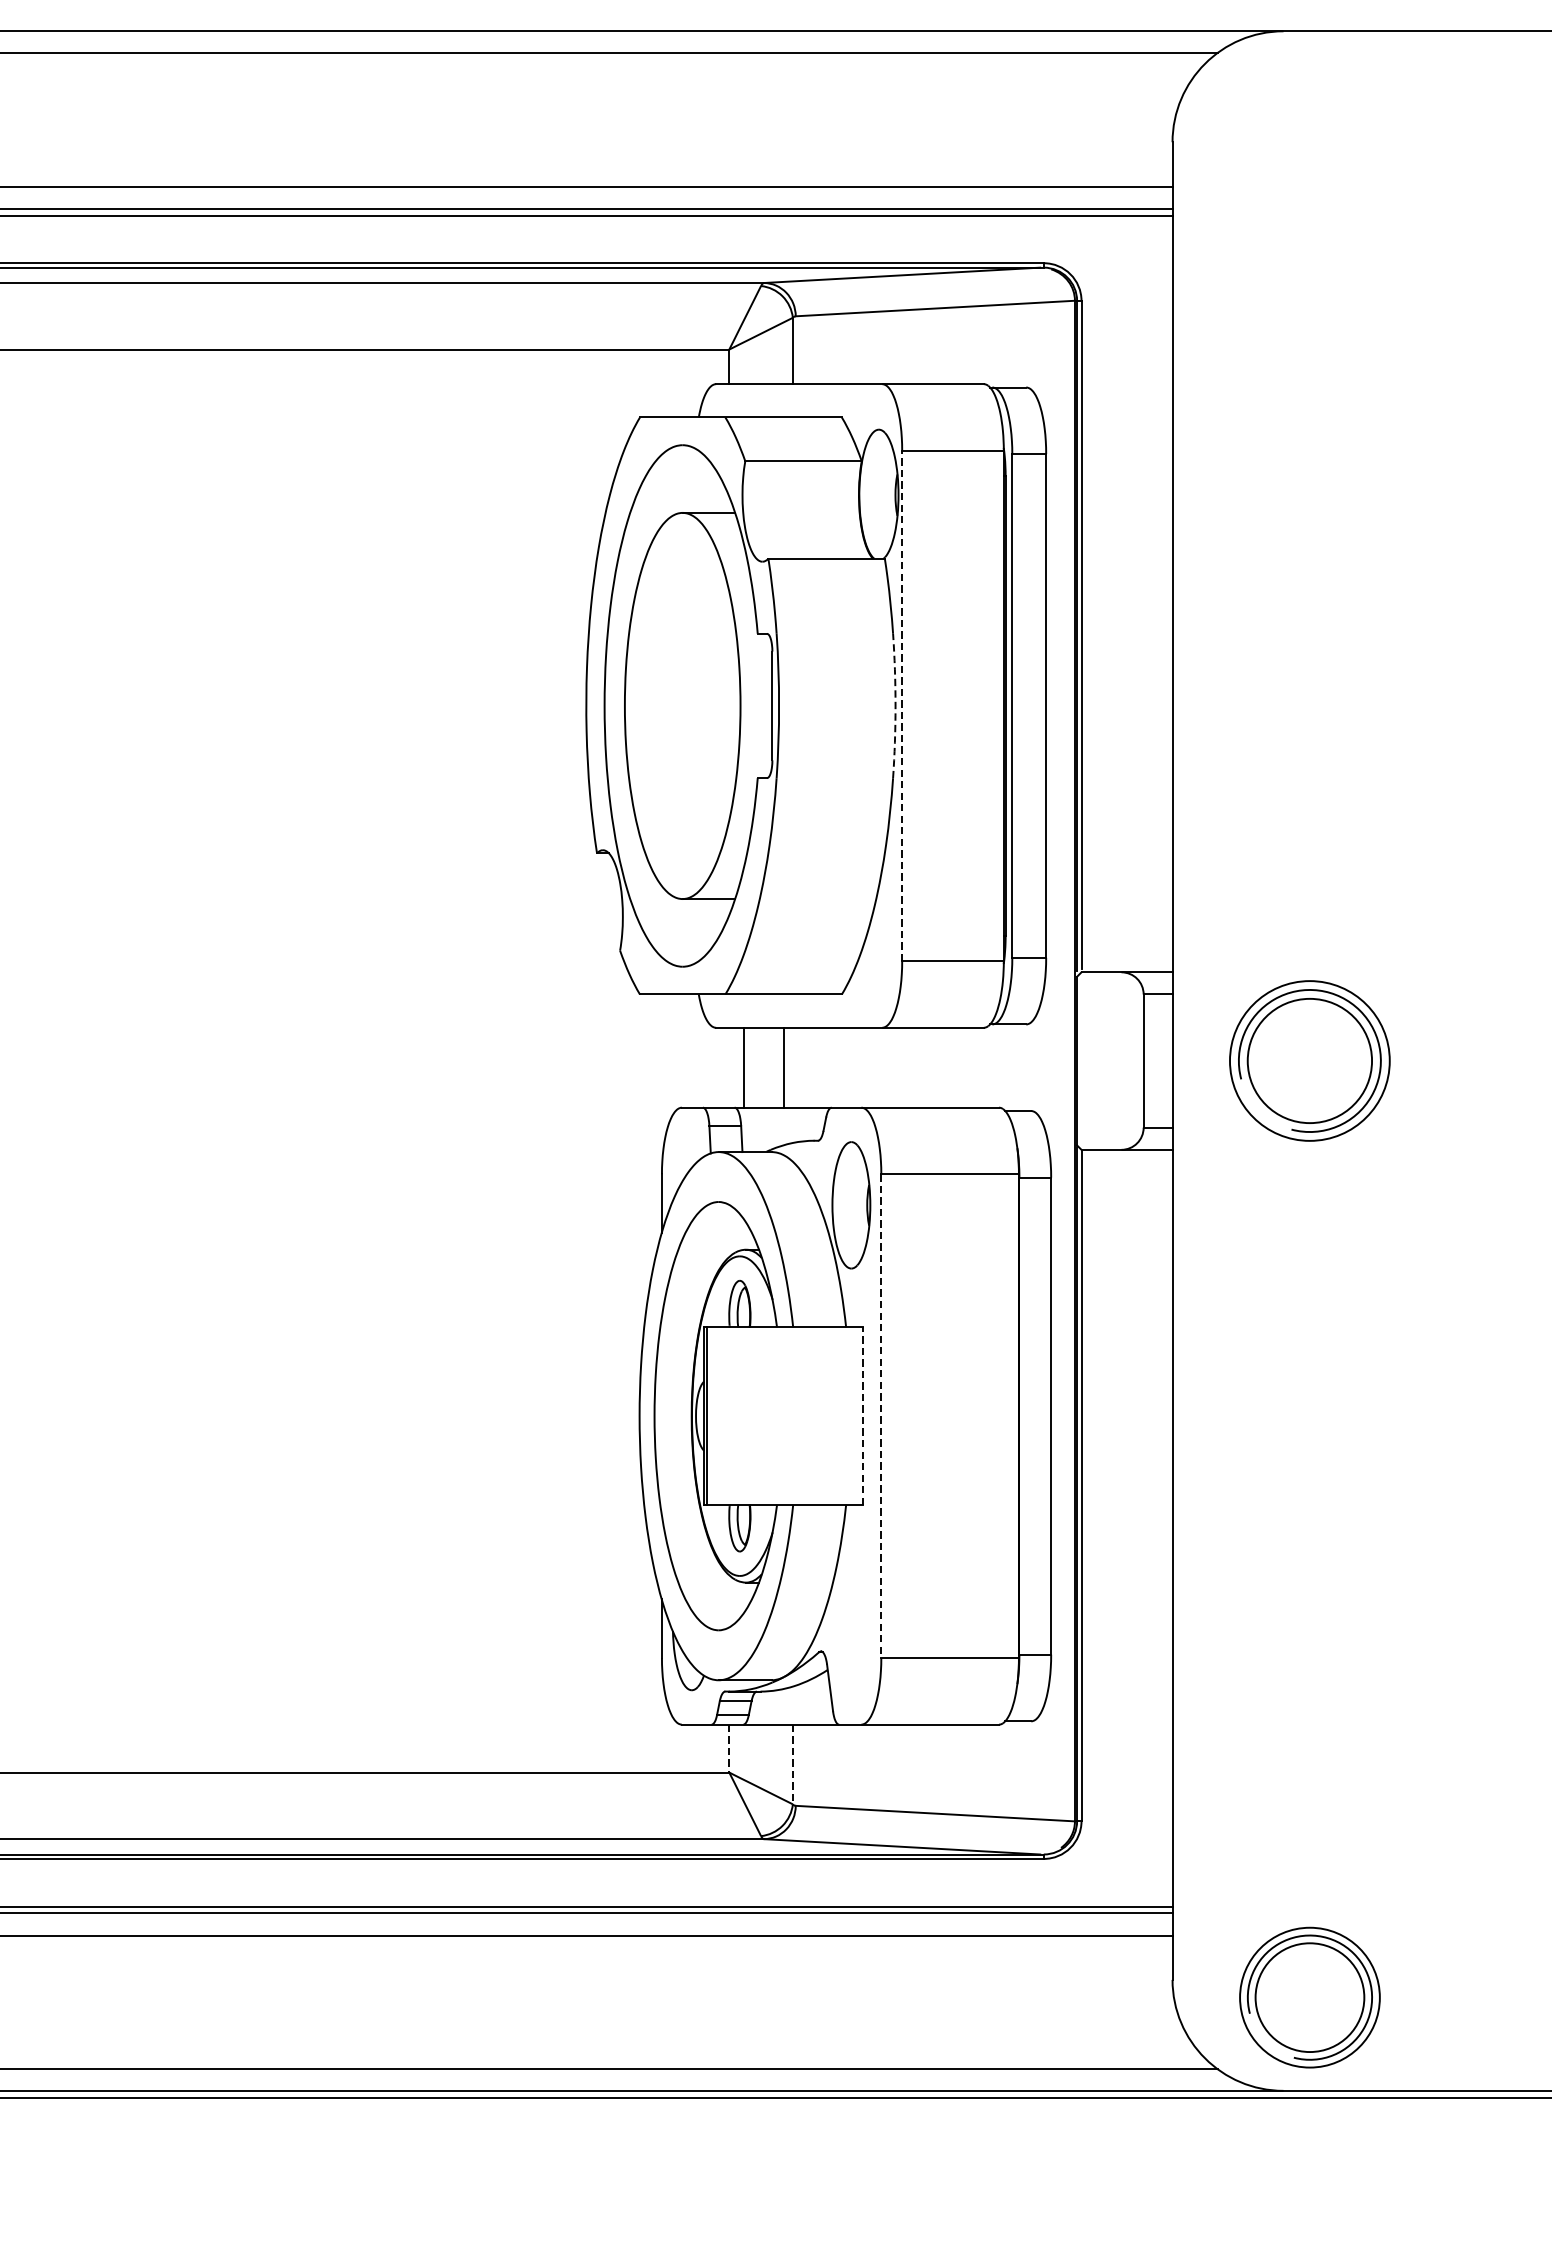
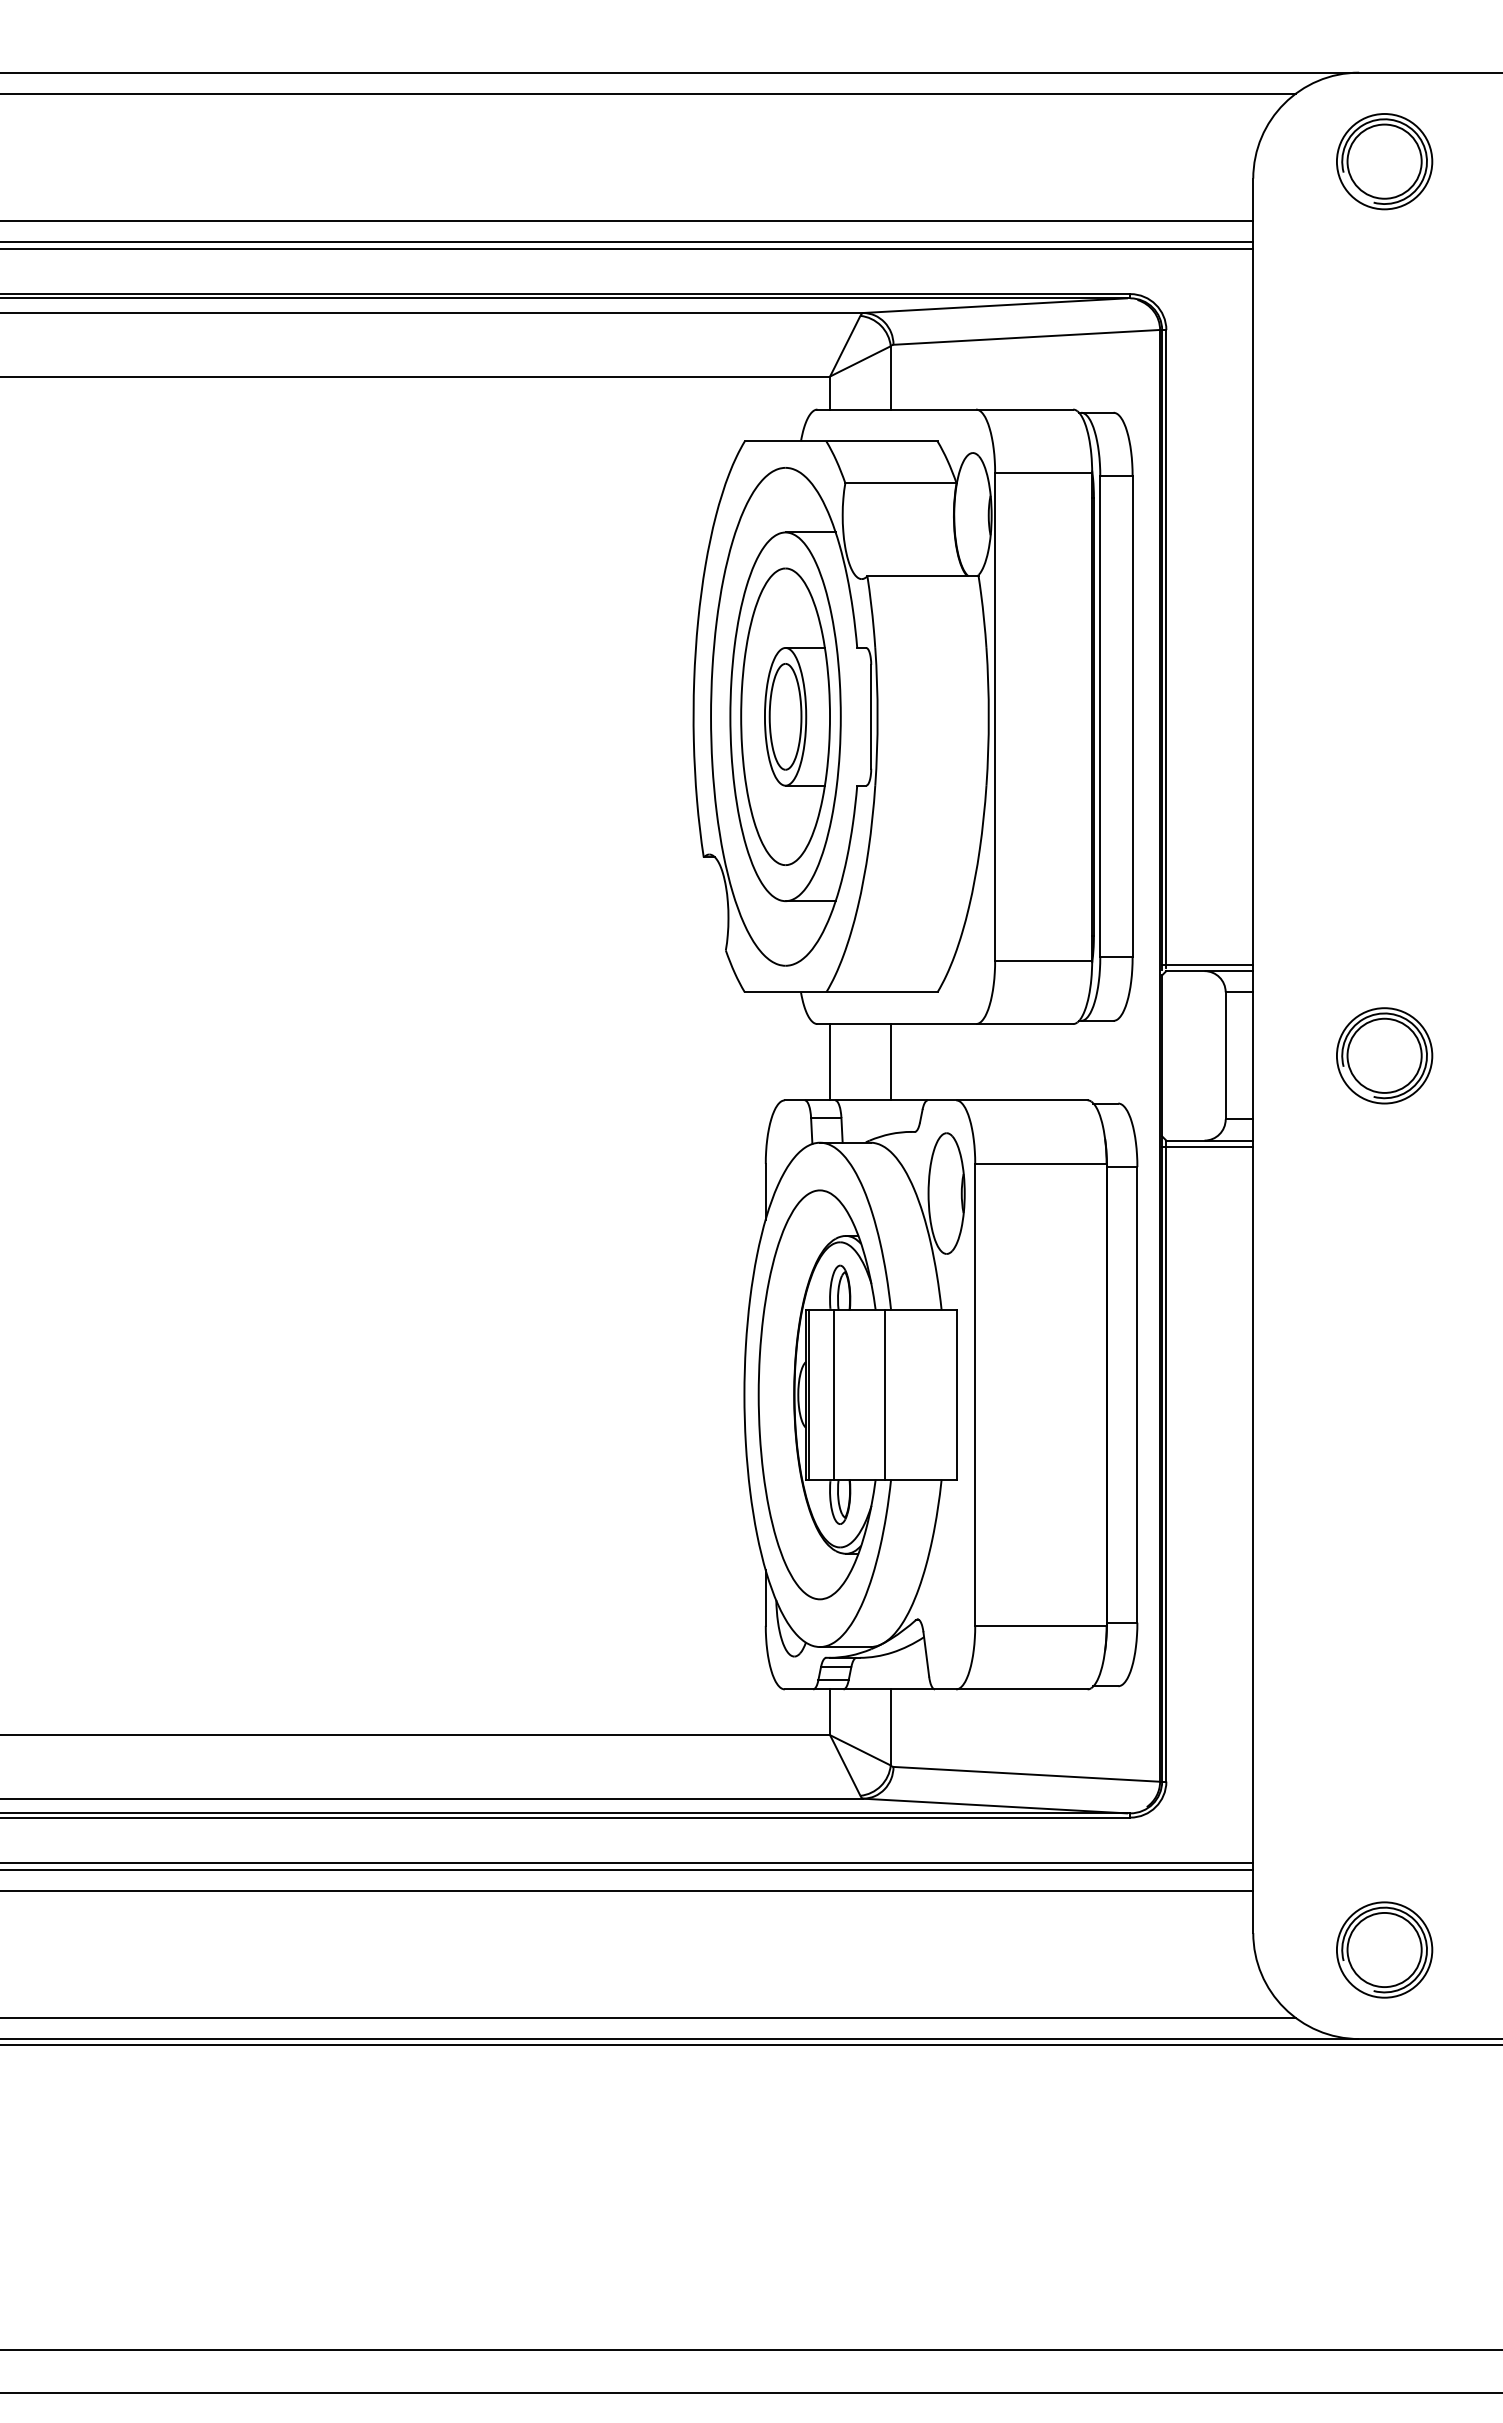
part: (1309, 124) -> (1384, 161), added
part: (682, 705) -> (785, 716), added
arc: (895, 705) -> (988, 716), dashed -> solid
line: (902, 705) -> (995, 716), dashed -> solid
line: (1124, 965) -> (1207, 964), added
part: (1309, 1060) -> (1384, 1055), size x0.62
line: (743, 1068) -> (890, 1062), moved
line: (784, 1068) -> (830, 1062), moved
line: (1124, 1156) -> (1207, 1146), added
line: (733, 1415) -> (834, 1394), added
line: (786, 1415) -> (884, 1394), added
line: (862, 1415) -> (957, 1394), dashed -> solid
line: (881, 1415) -> (975, 1394), dashed -> solid
line: (729, 1748) -> (830, 1712), dashed -> solid
line: (792, 1764) -> (890, 1727), dashed -> solid
part: (1309, 1997) -> (1384, 1949), size x0.71

